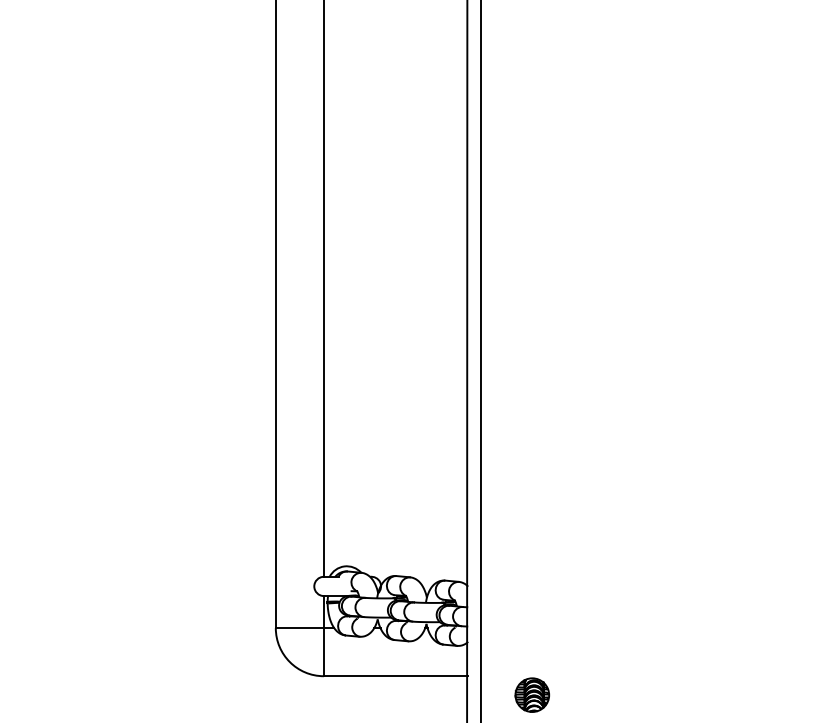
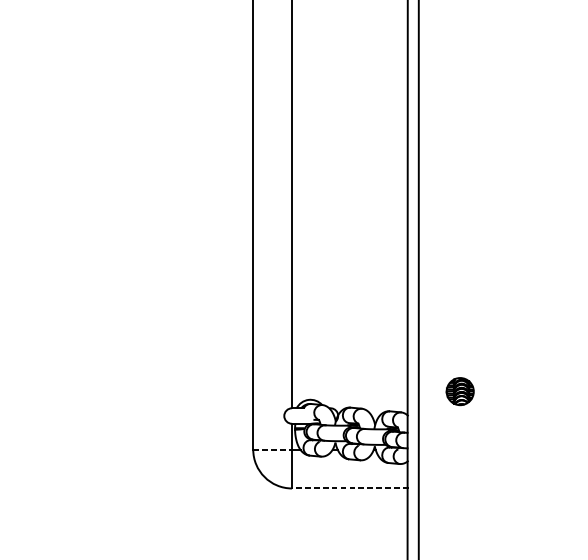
line: (300, 628) -> (273, 449), solid -> dashed
line: (395, 676) -> (349, 488), solid -> dashed
part: (532, 694) -> (460, 391), moved

